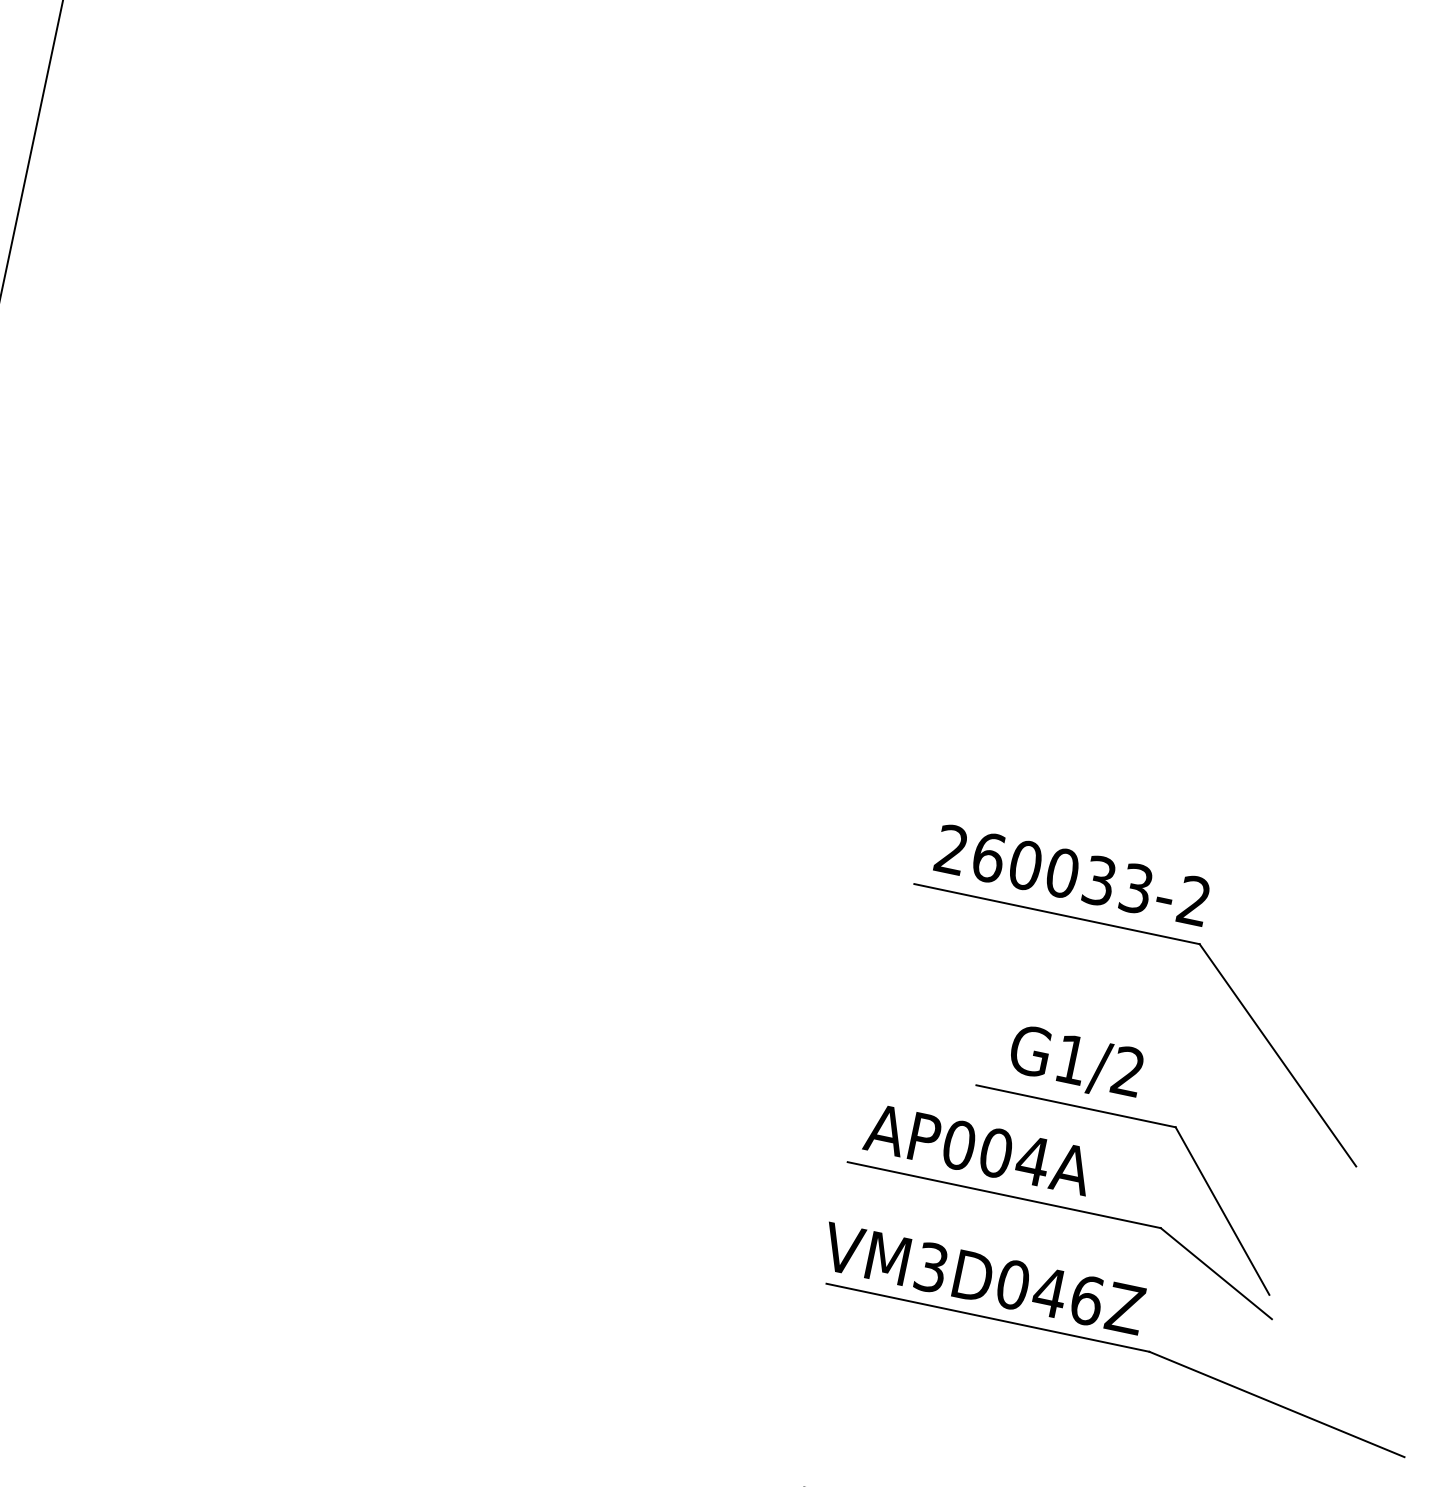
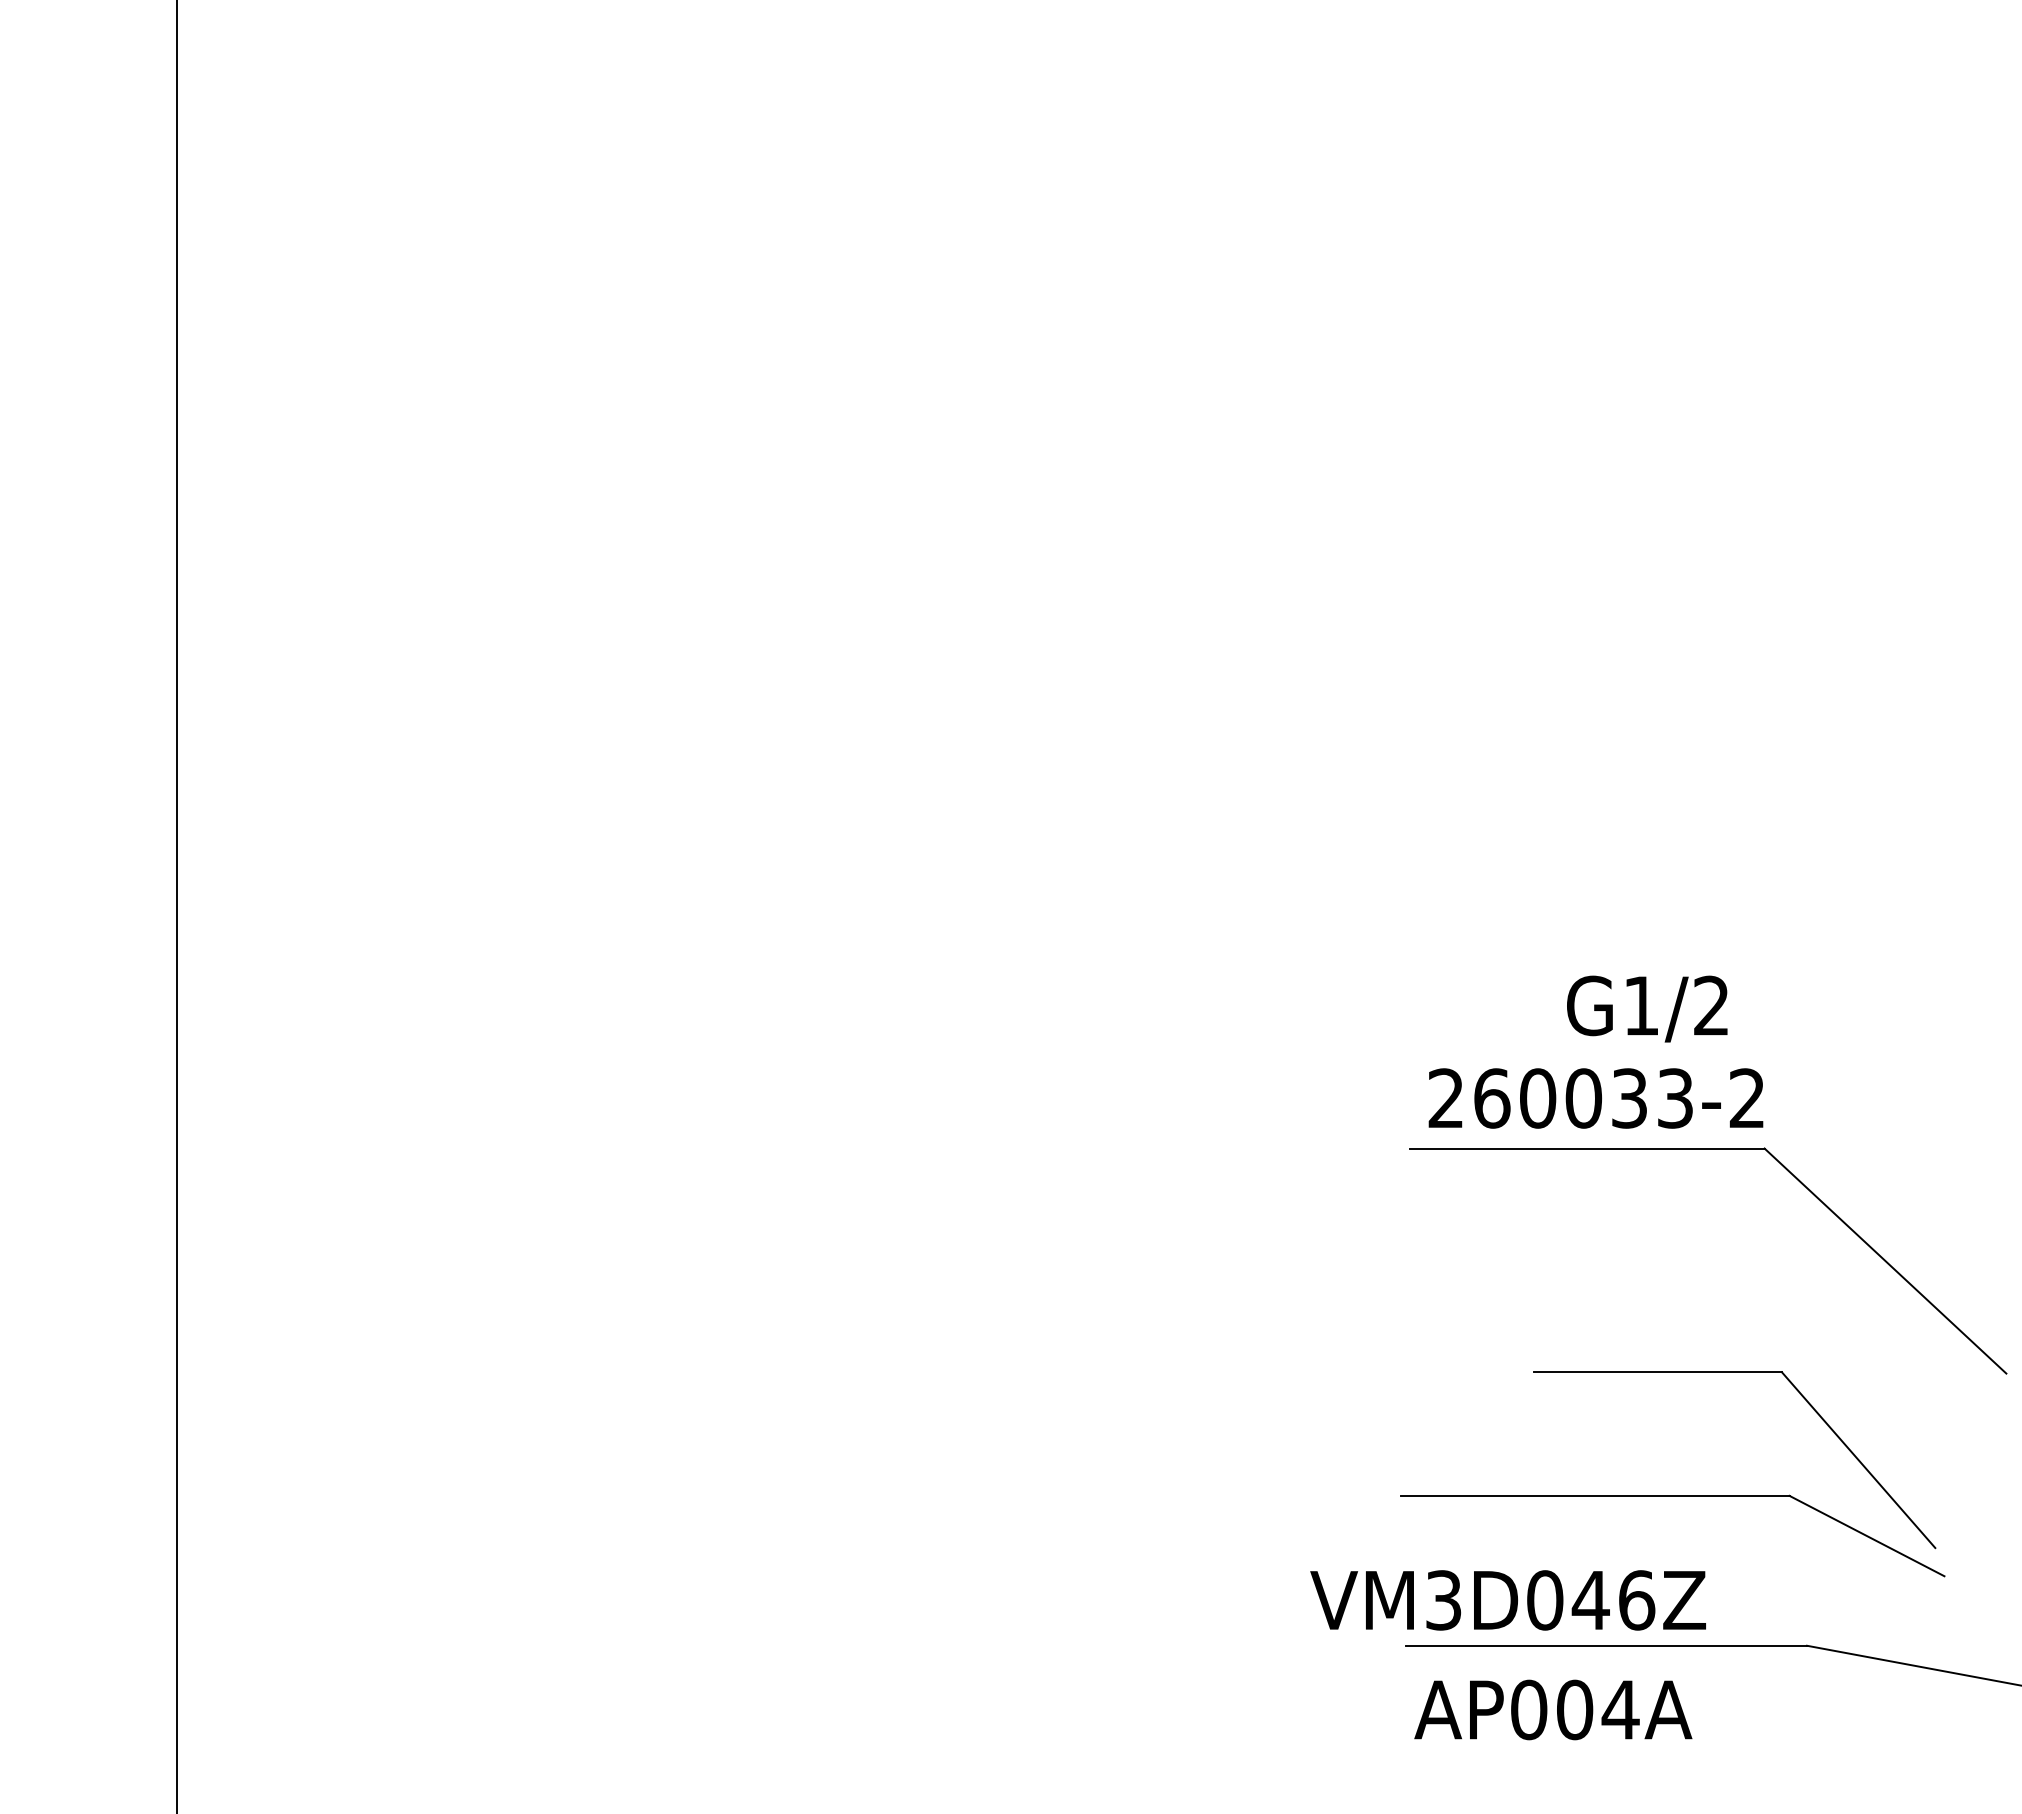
text: (1076, 1062) -> (1647, 1008), moved
text: (978, 1149) -> (1553, 1709), moved
text: (982, 1278) -> (1507, 1600), moved

